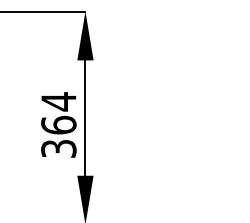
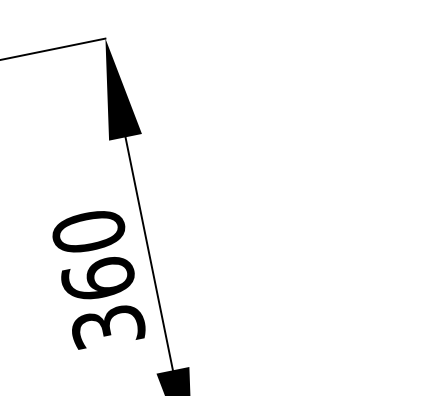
text: (58, 101) -> (87, 231), 364 -> 360

